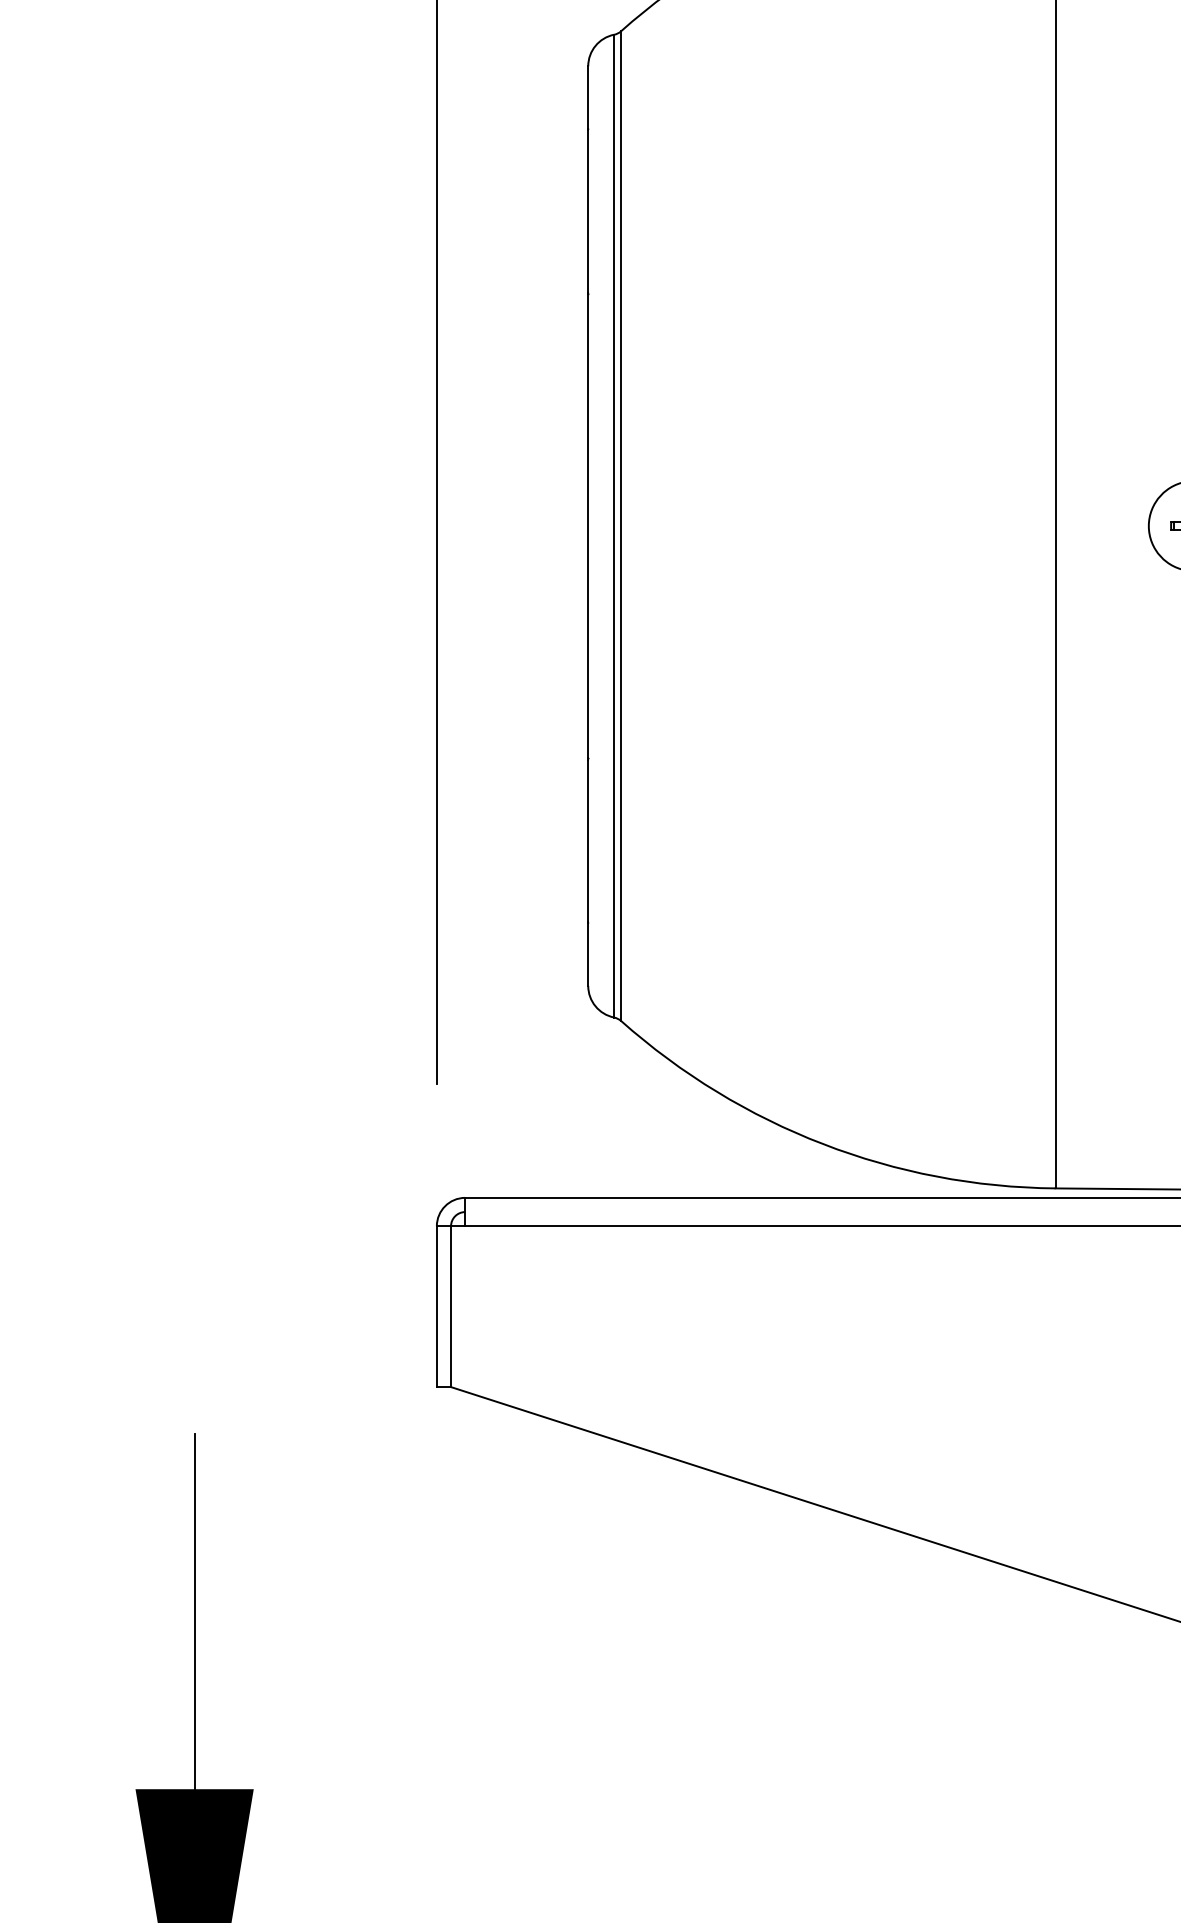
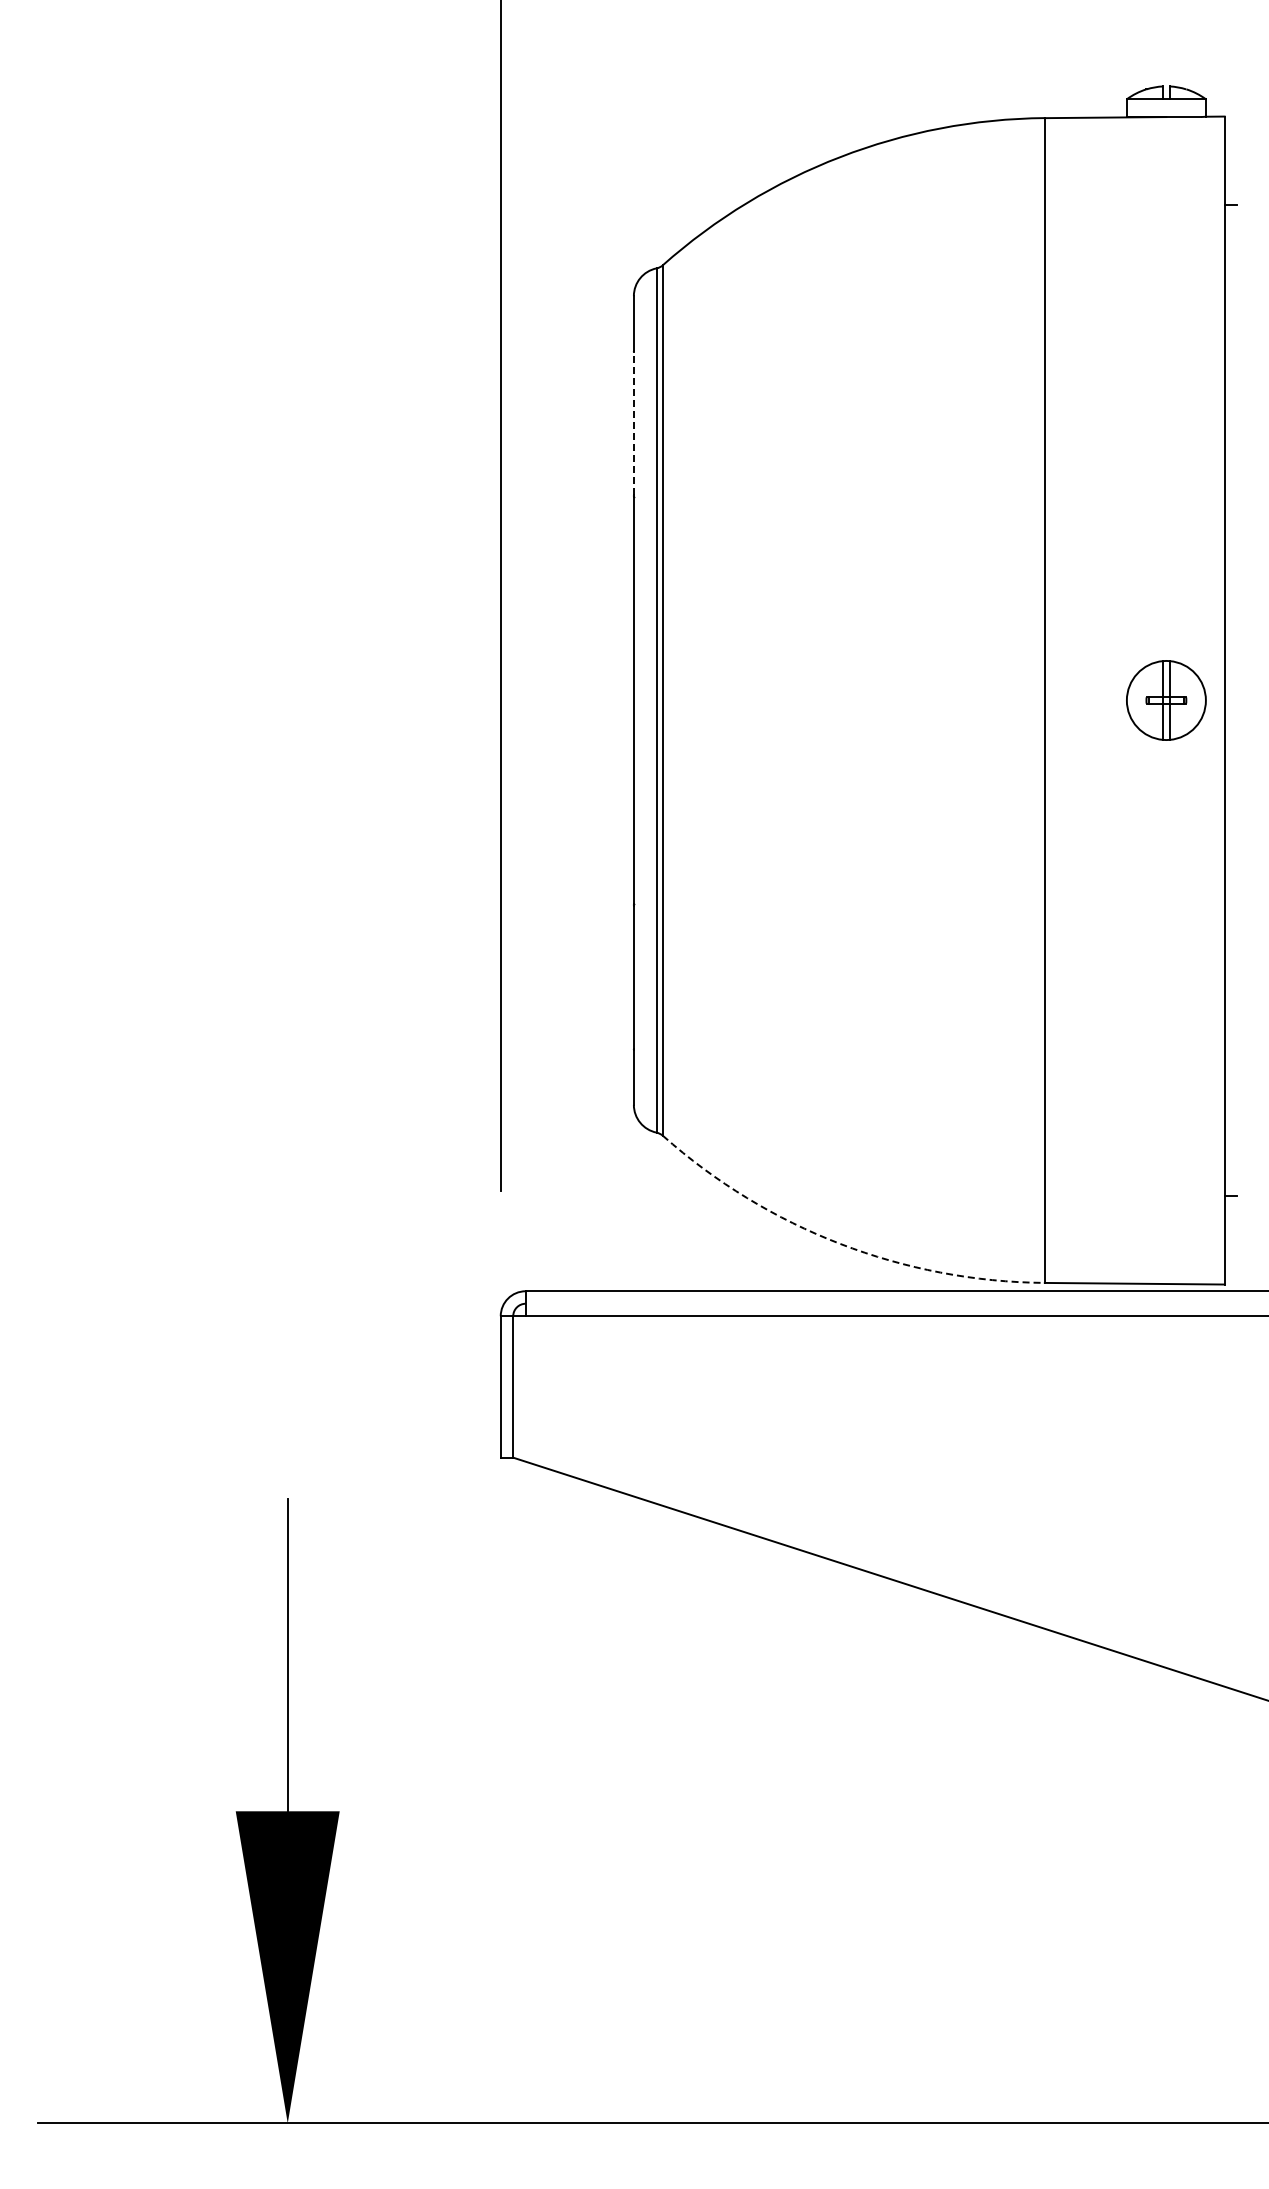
line: (587, 211) -> (633, 423), solid -> dashed
arc: (823, 1143) -> (840, 1243), solid -> dashed

